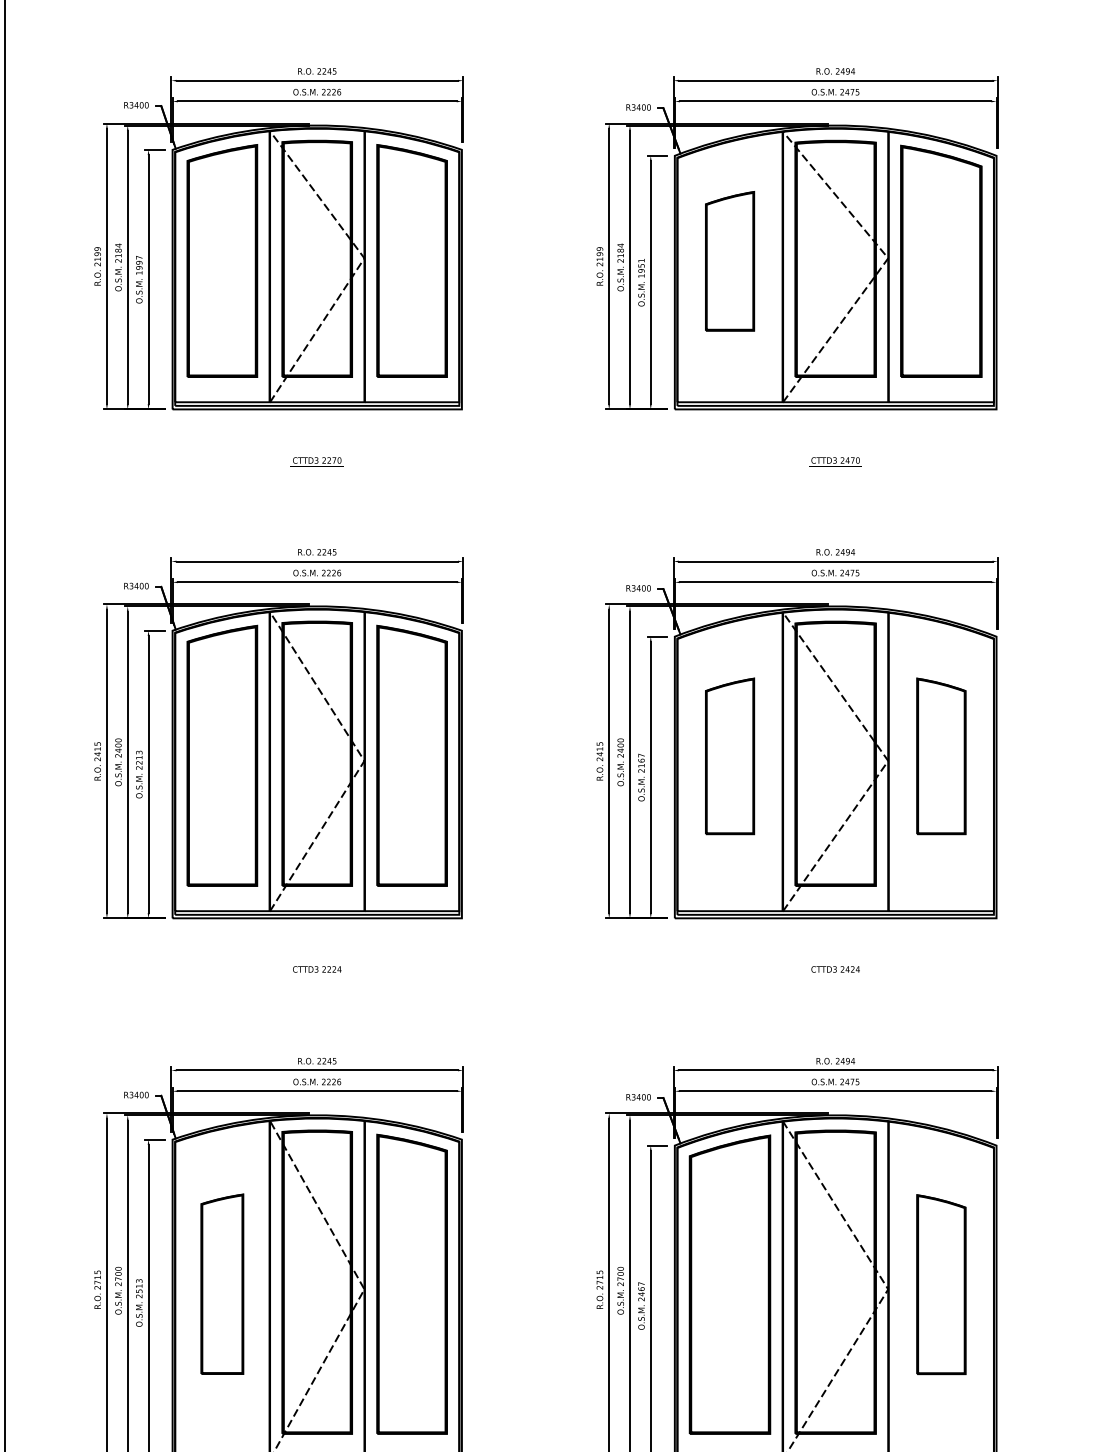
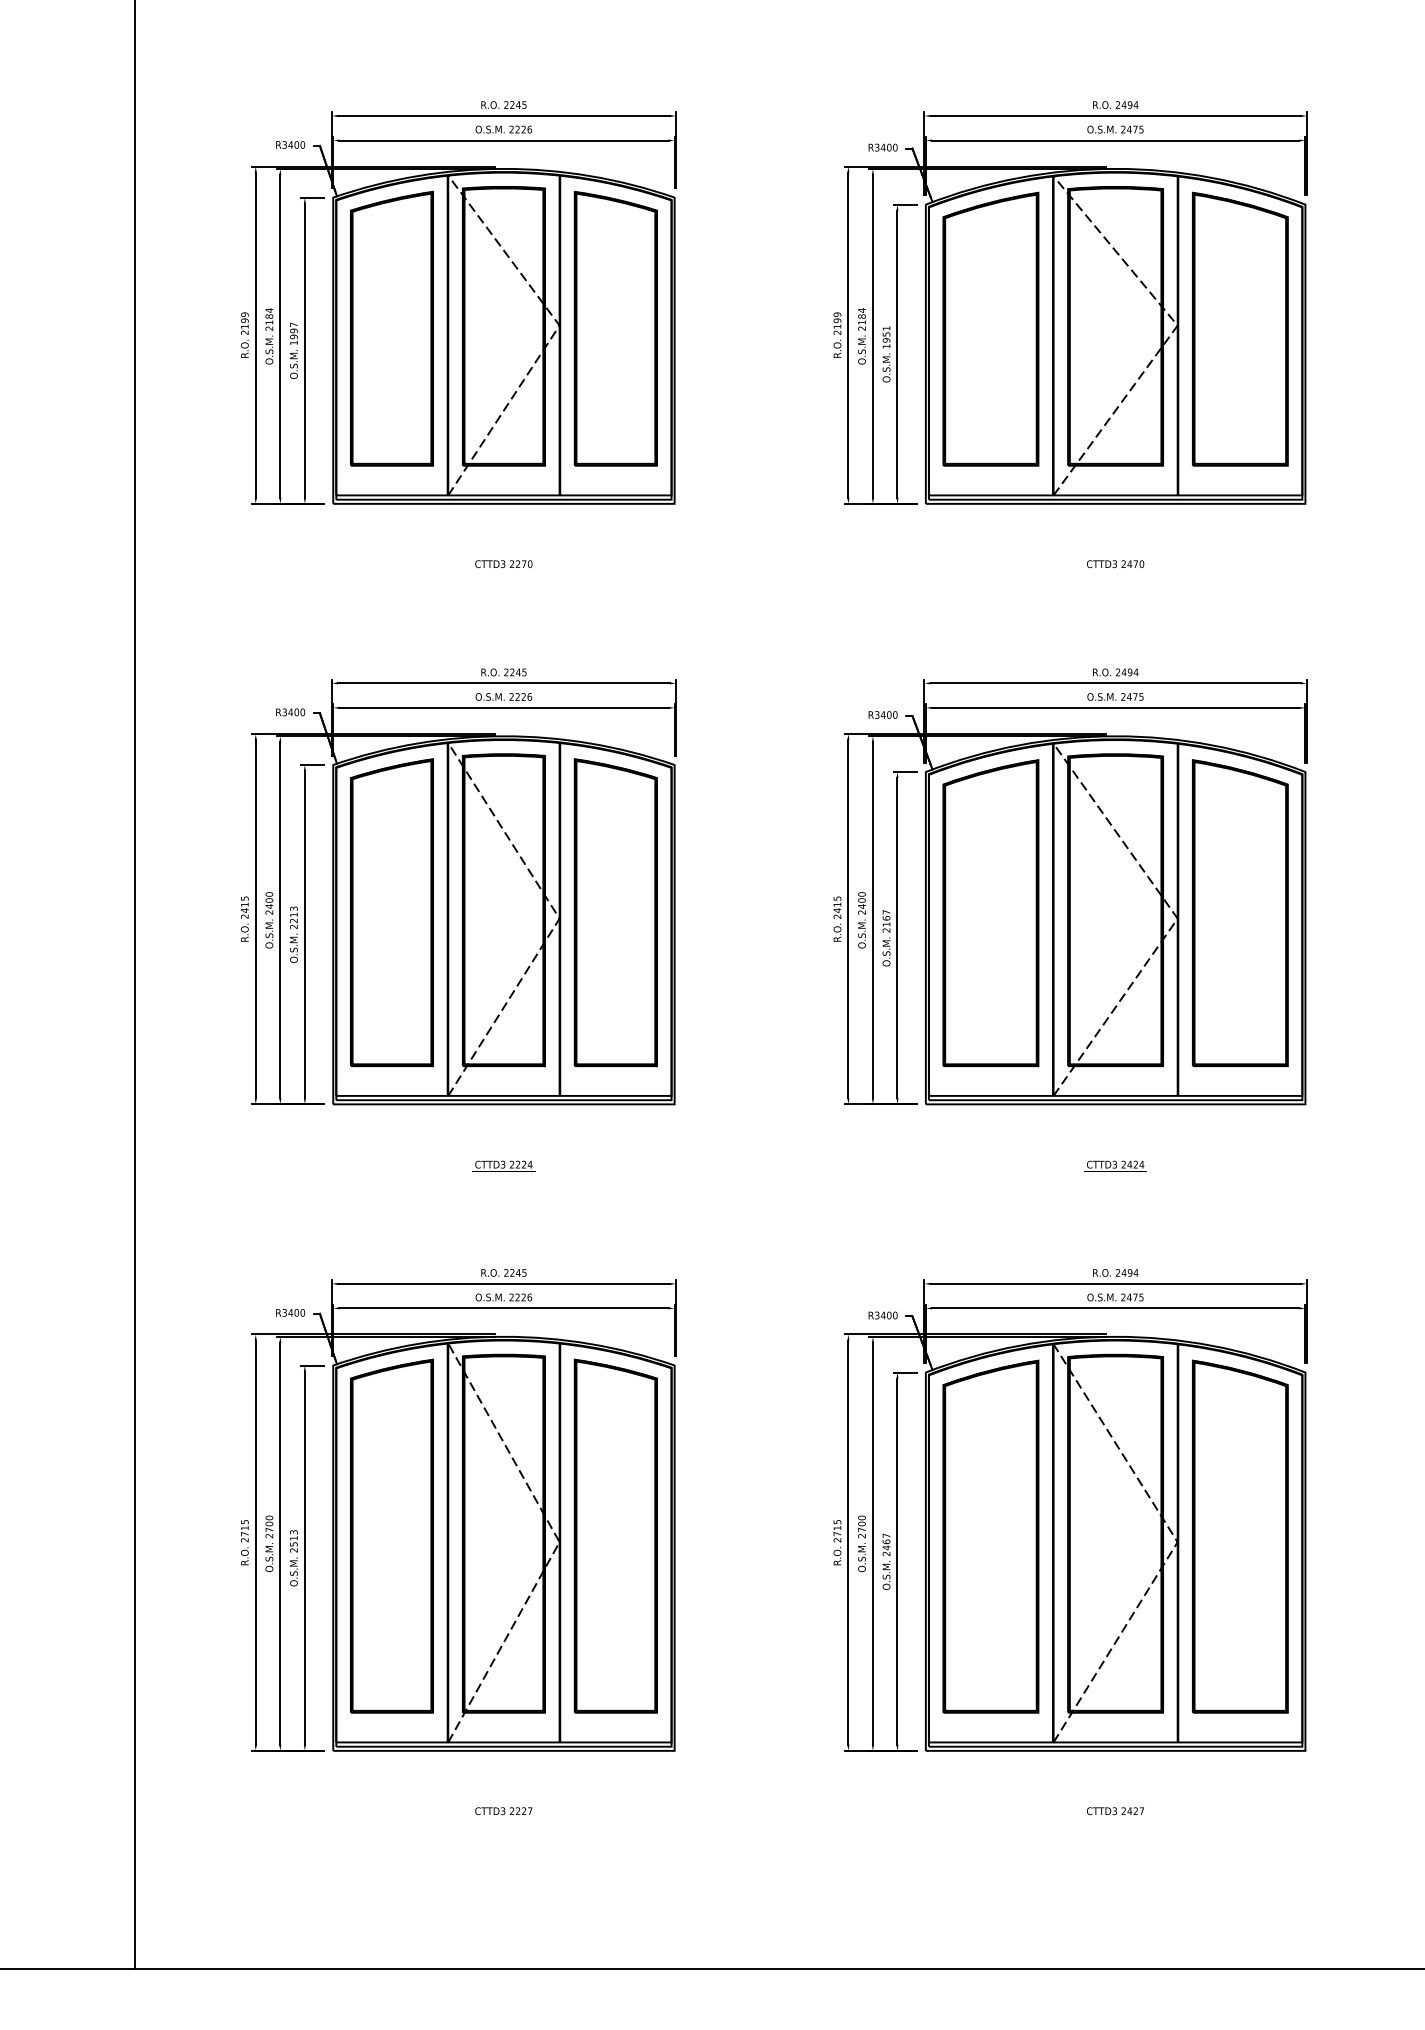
part: (729, 260) -> (990, 328), size x1.67
part: (729, 756) -> (990, 913), size x1.67
part: (941, 756) -> (1240, 913), size x1.67
part: (221, 1283) -> (391, 1535), size x1.67
part: (941, 1284) -> (1240, 1536), size x1.67

